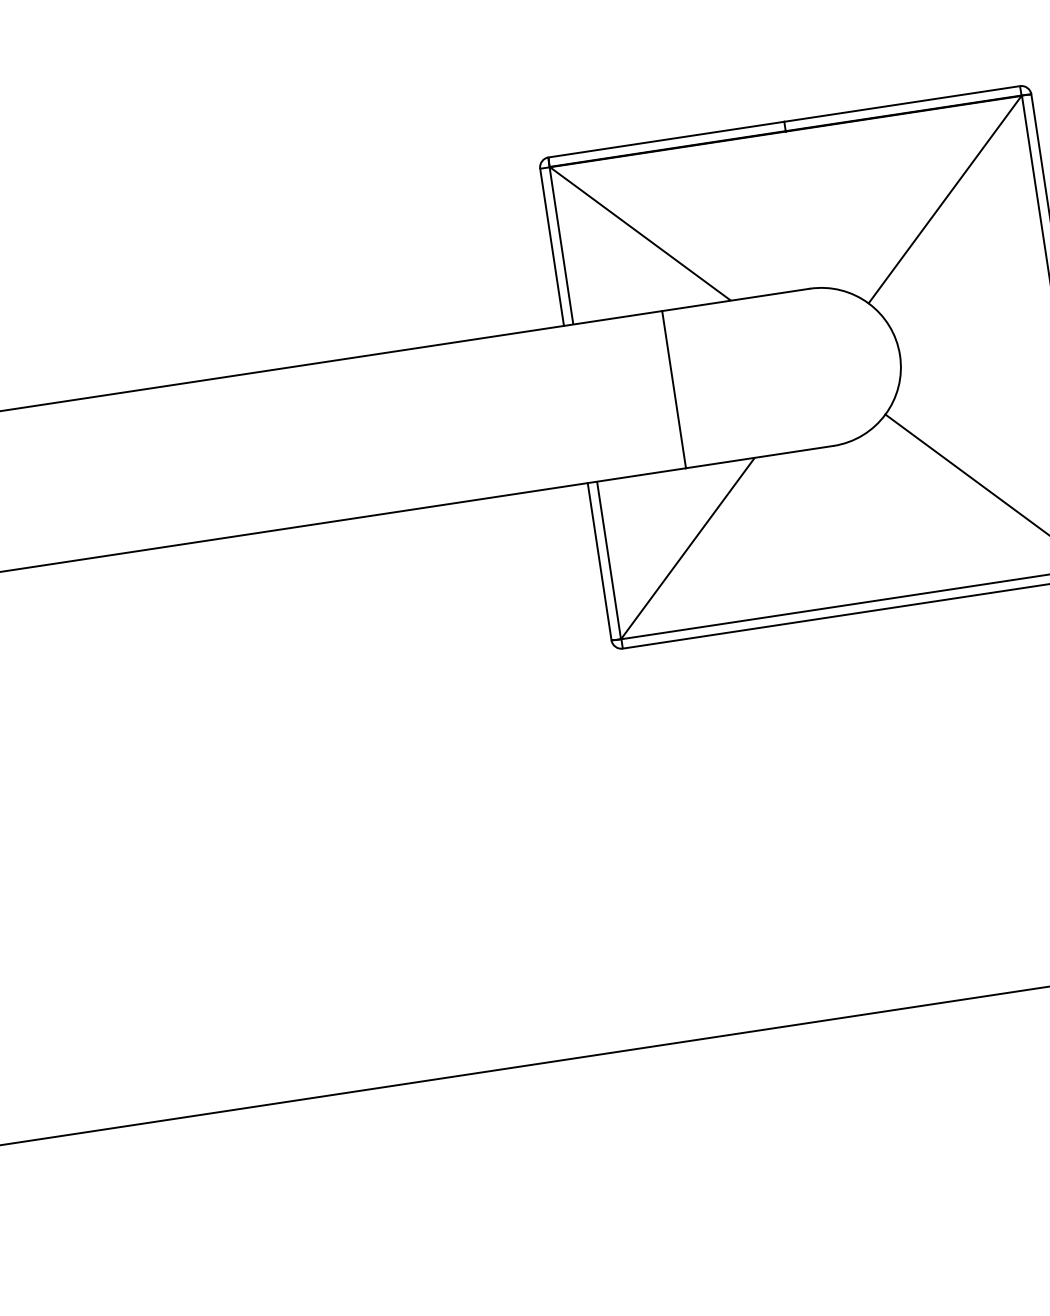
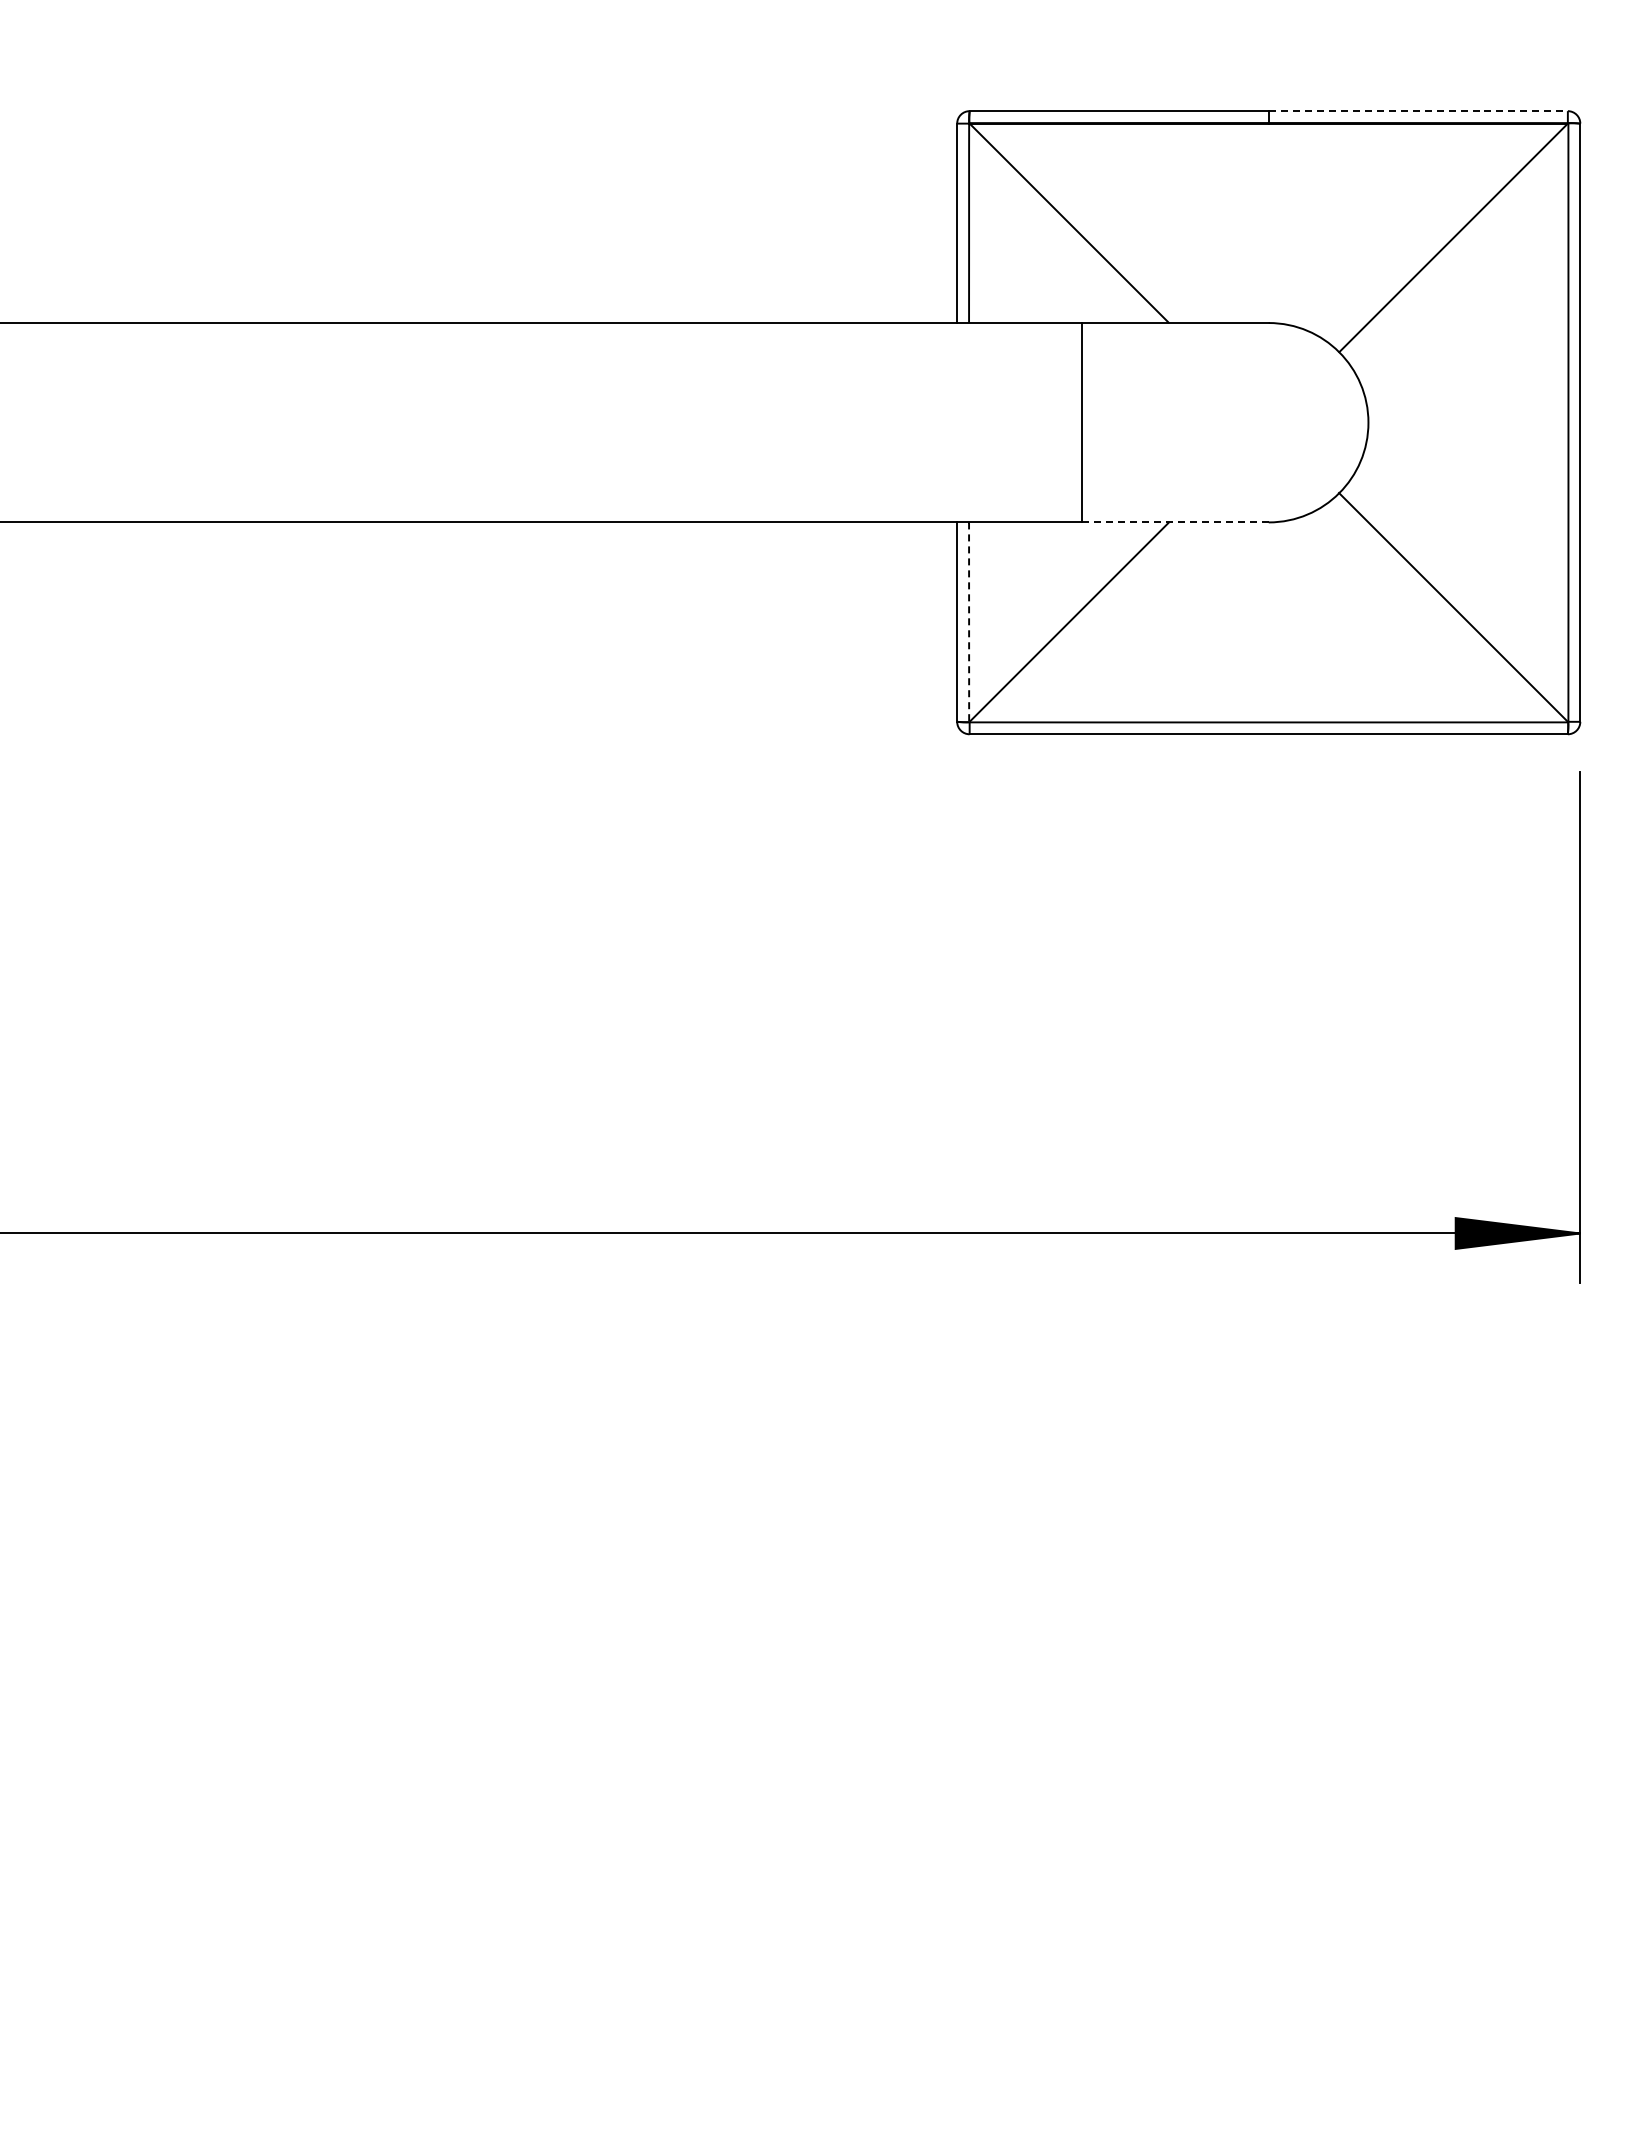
line: (902, 104) -> (1418, 111), solid -> dashed
line: (759, 457) -> (1175, 522), solid -> dashed
line: (609, 560) -> (969, 622), solid -> dashed

